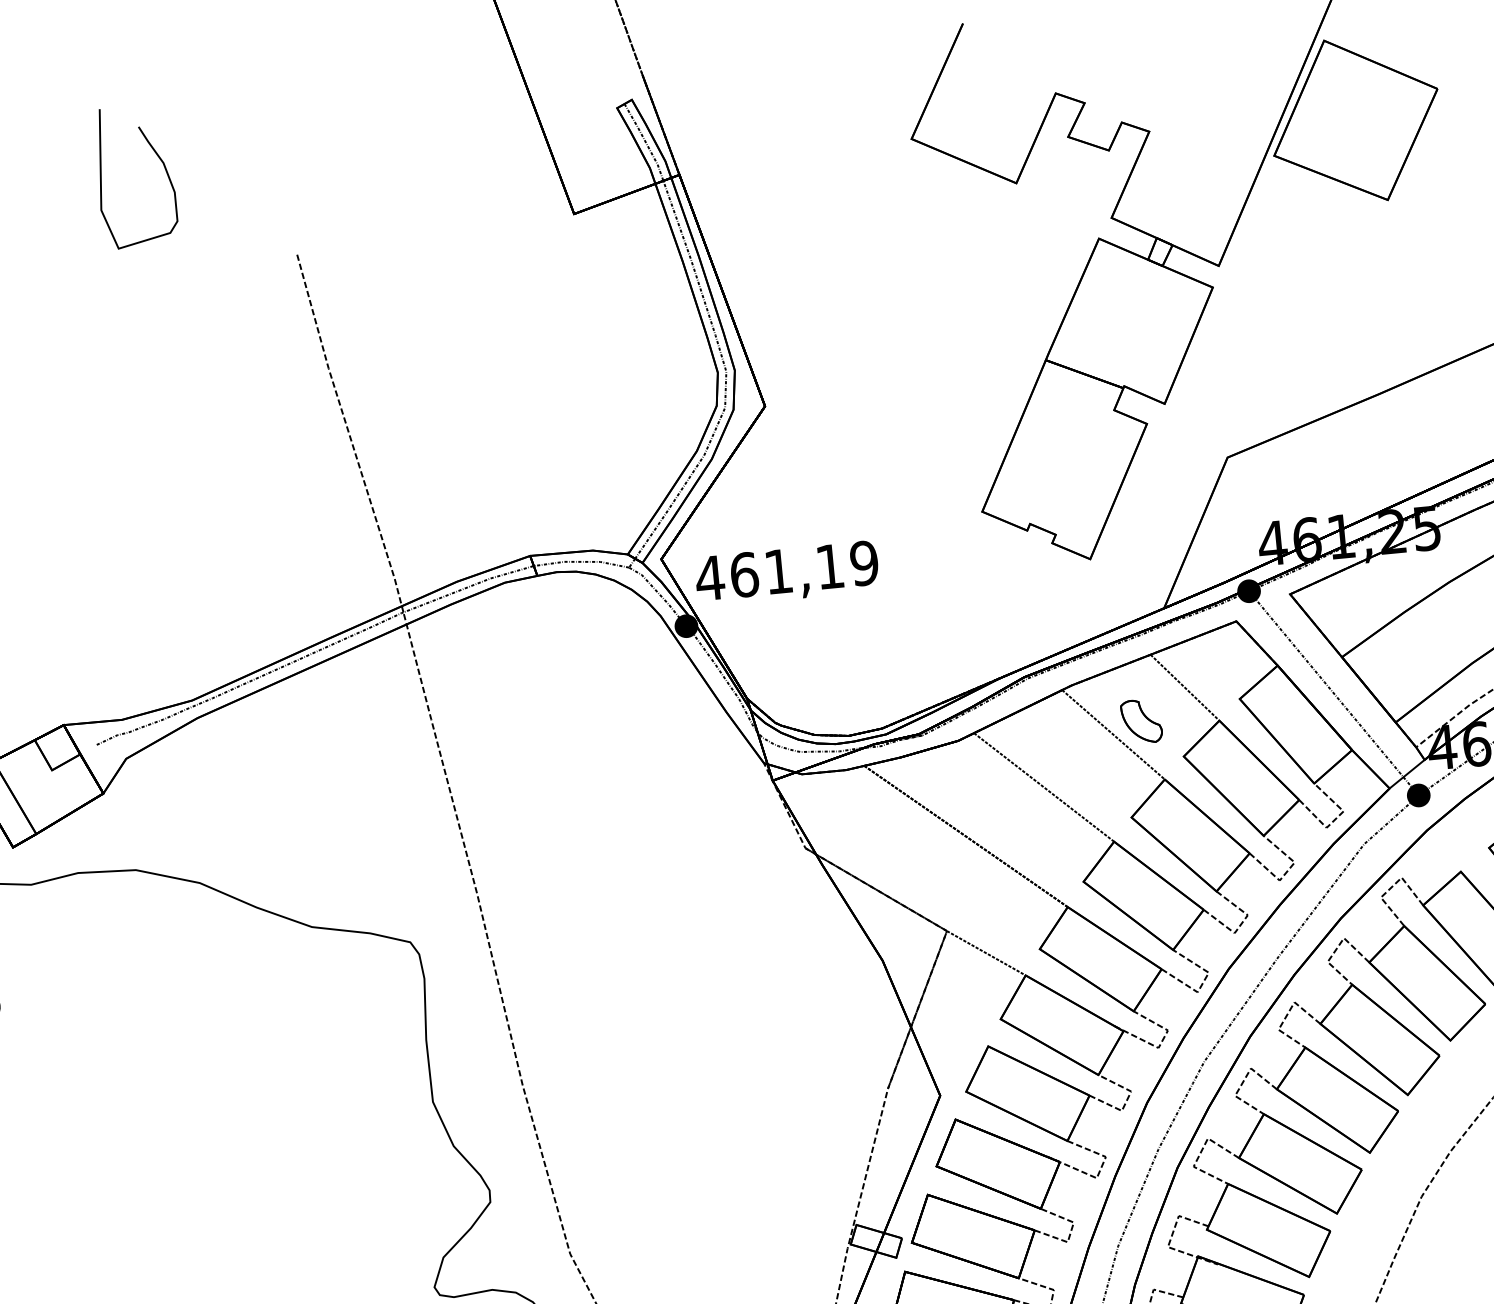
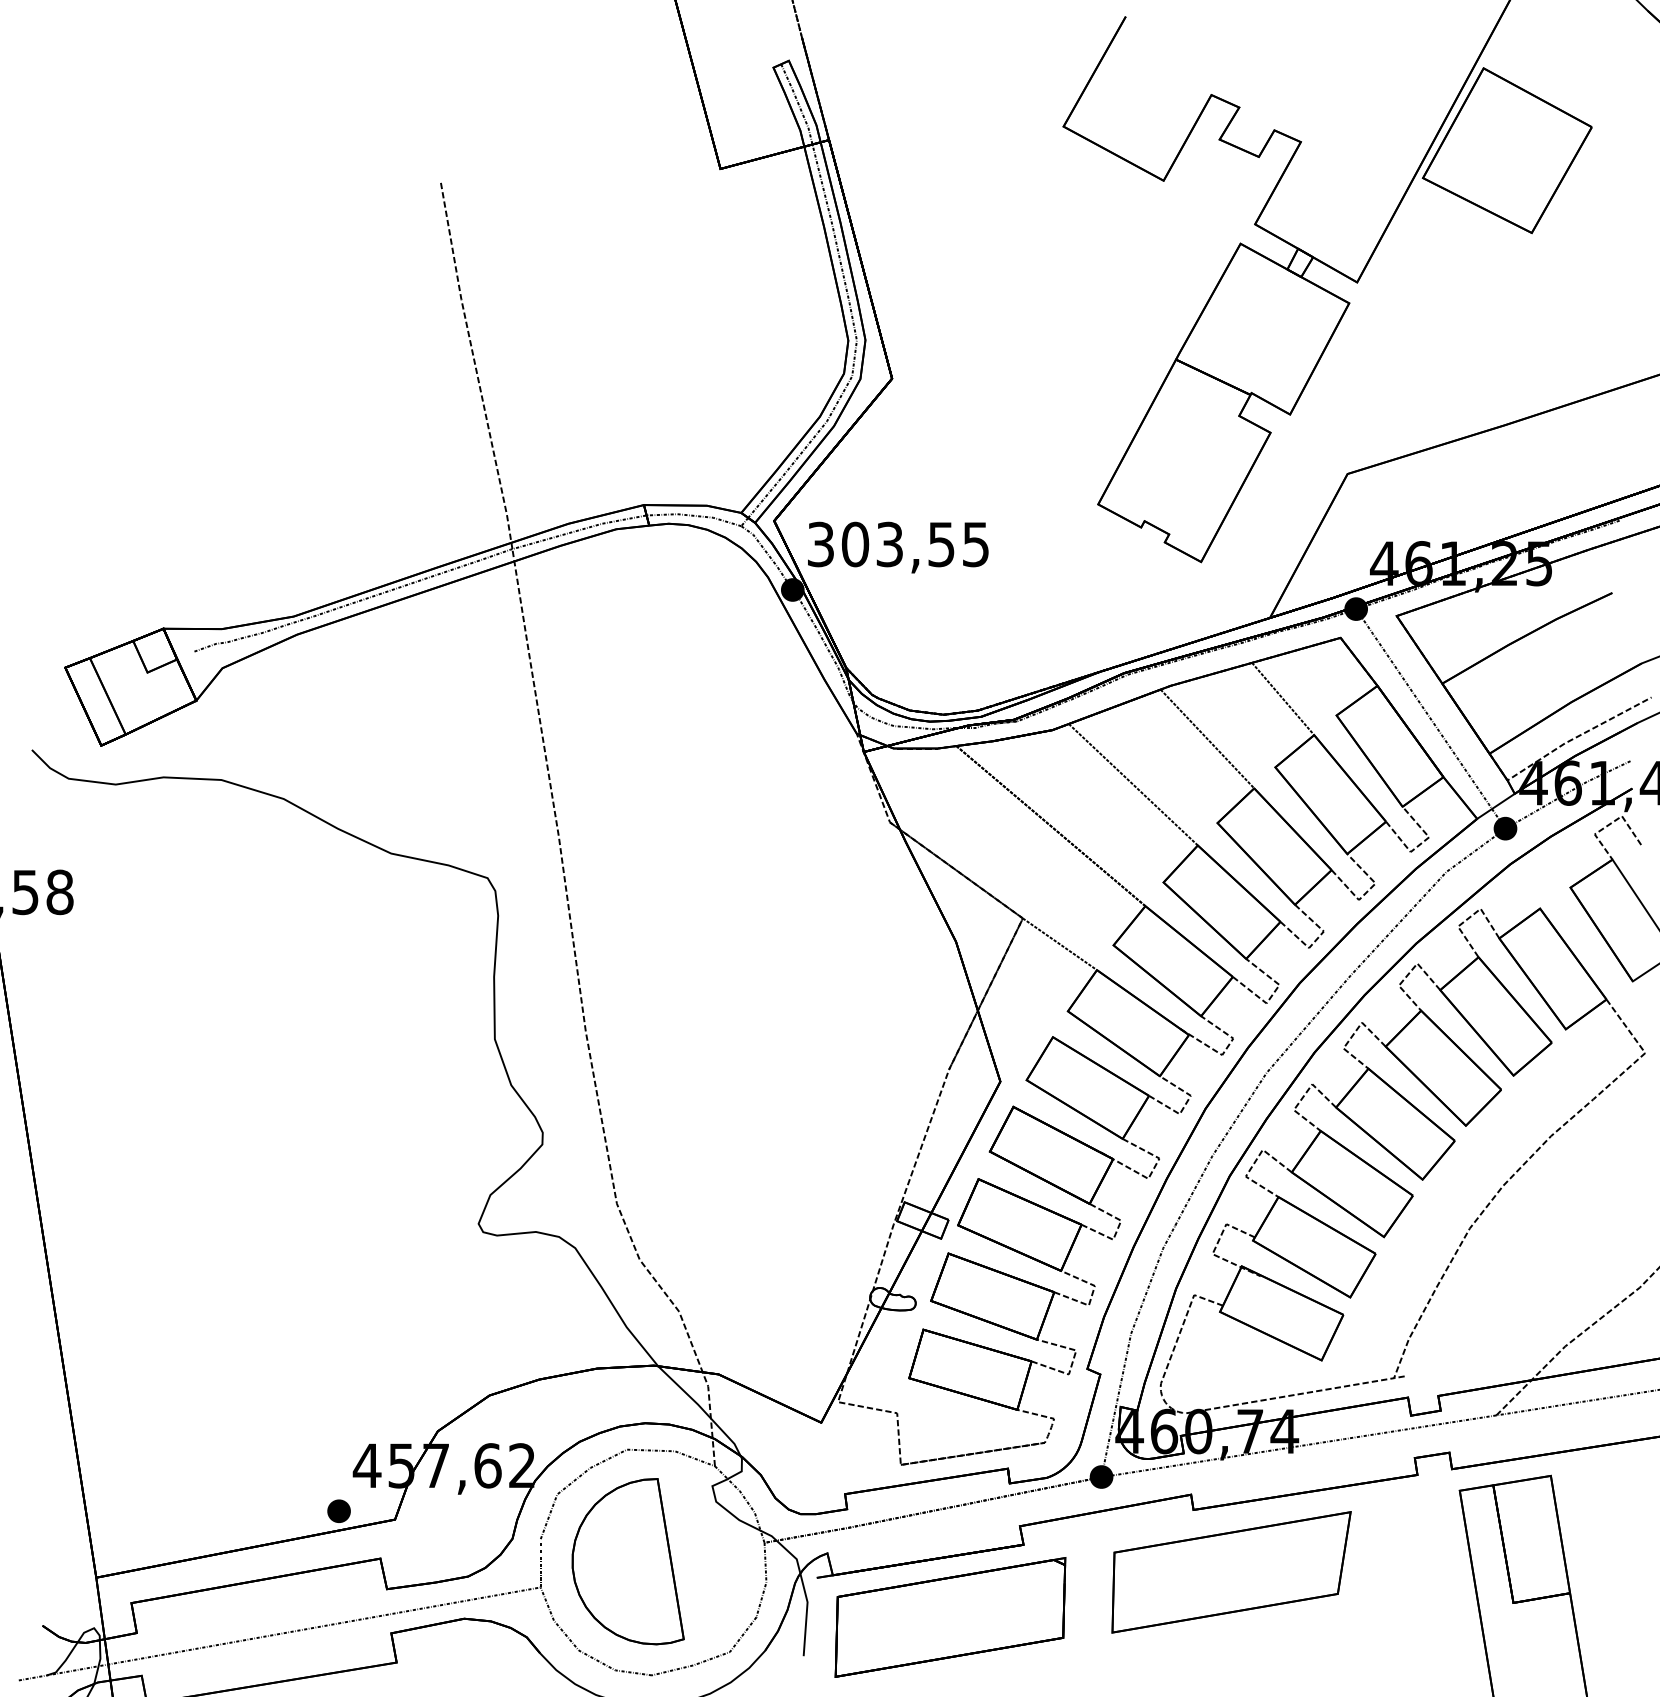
curve: (157, 157) -> (311, 72), removed
text: (786, 570) -> (897, 544), 461,19 -> 303,55
part: (1141, 721) -> (1236, 728), removed

